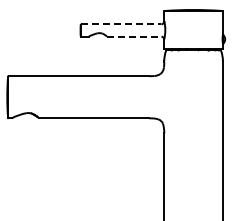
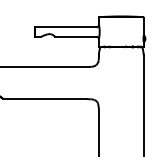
line: (121, 24) -> (66, 27), dashed -> solid
line: (134, 36) -> (76, 36), dashed -> solid

